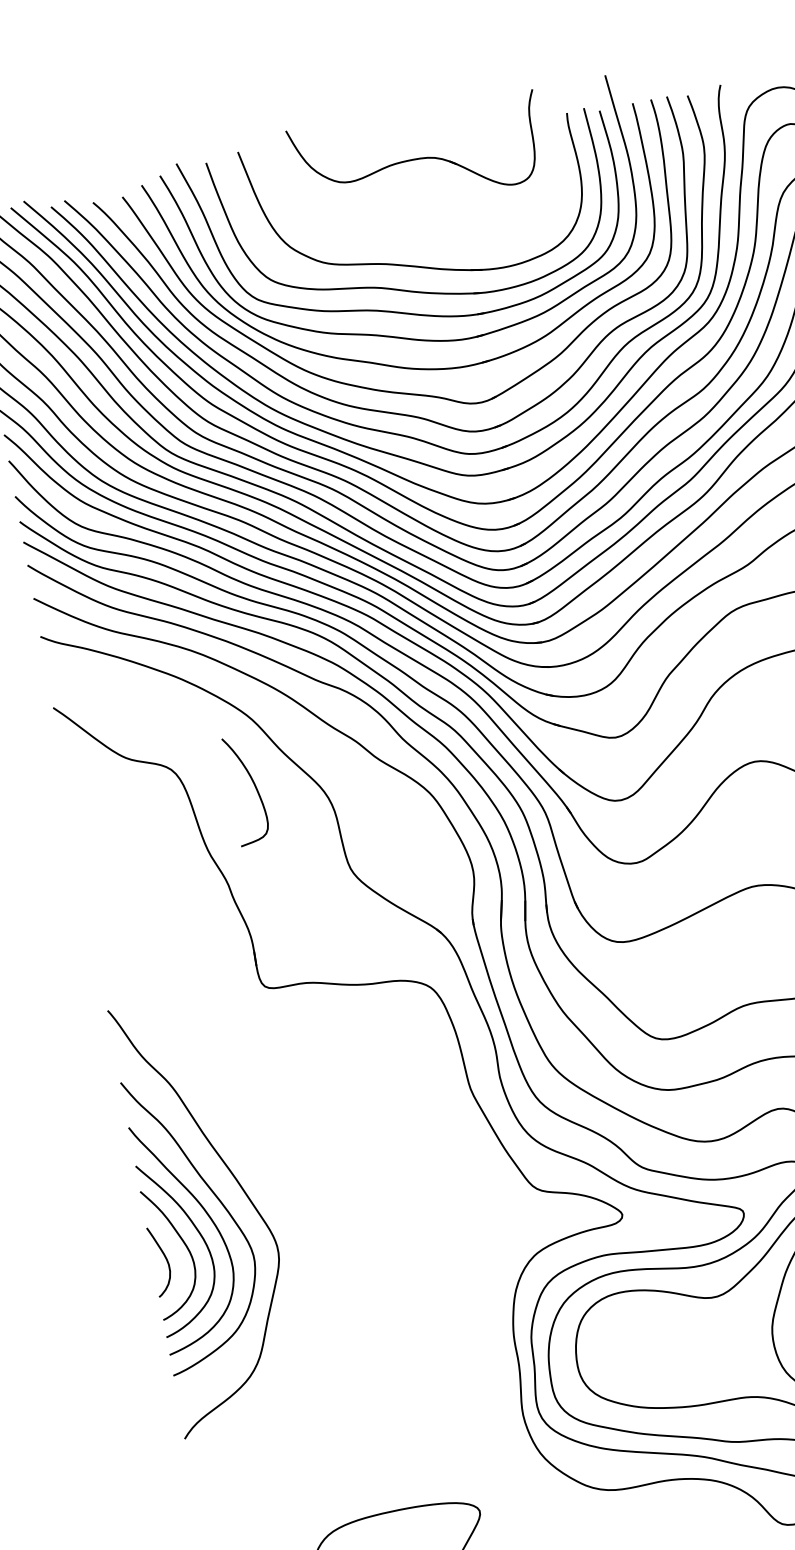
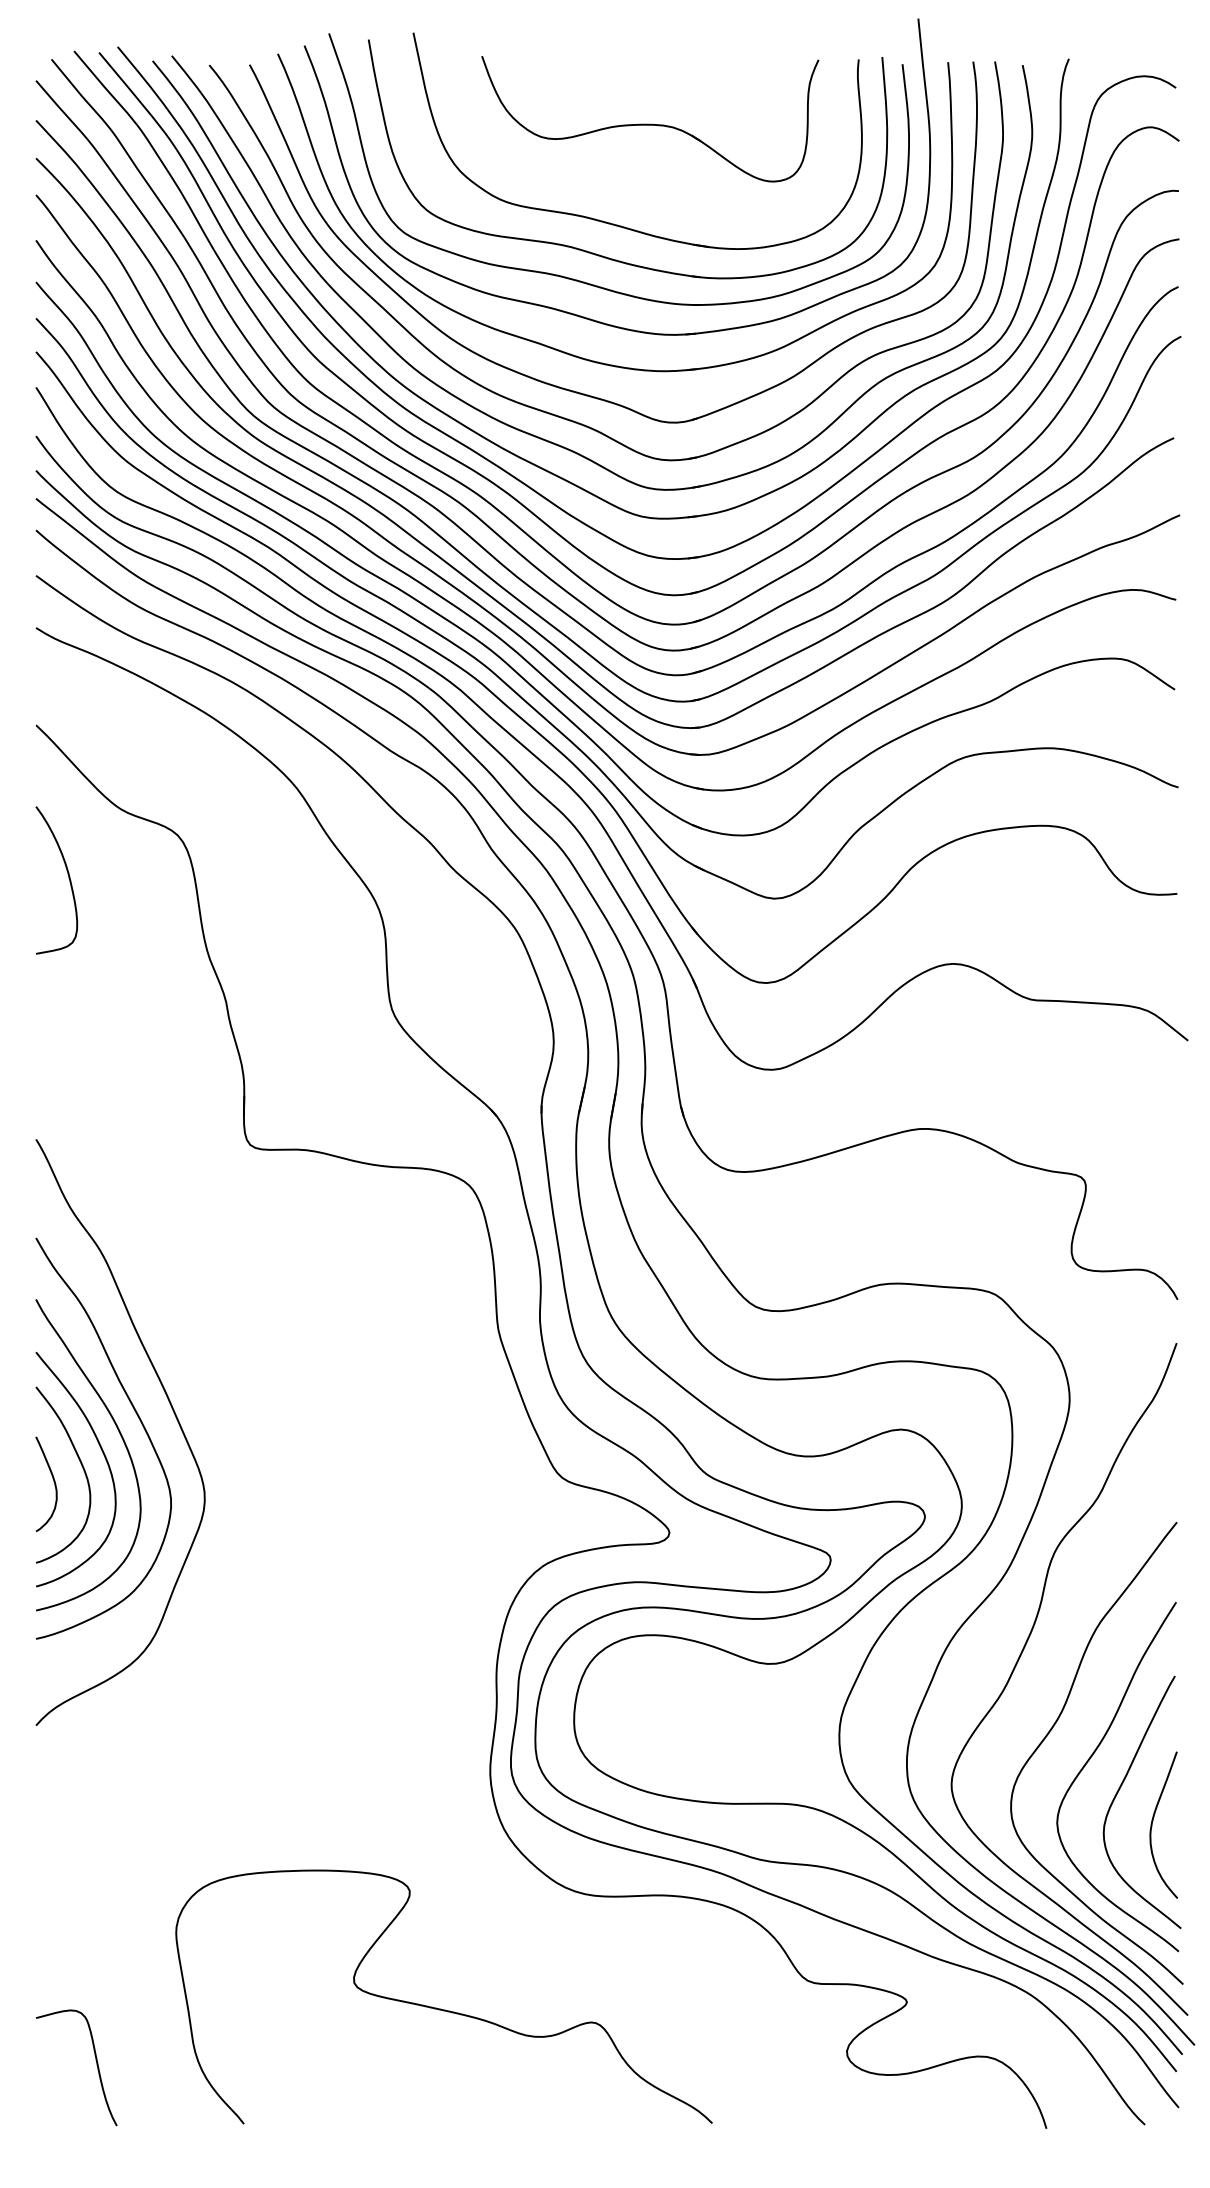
part: (417, 155) -> (650, 119), moved
curve: (254, 787) -> (68, 878), moved

